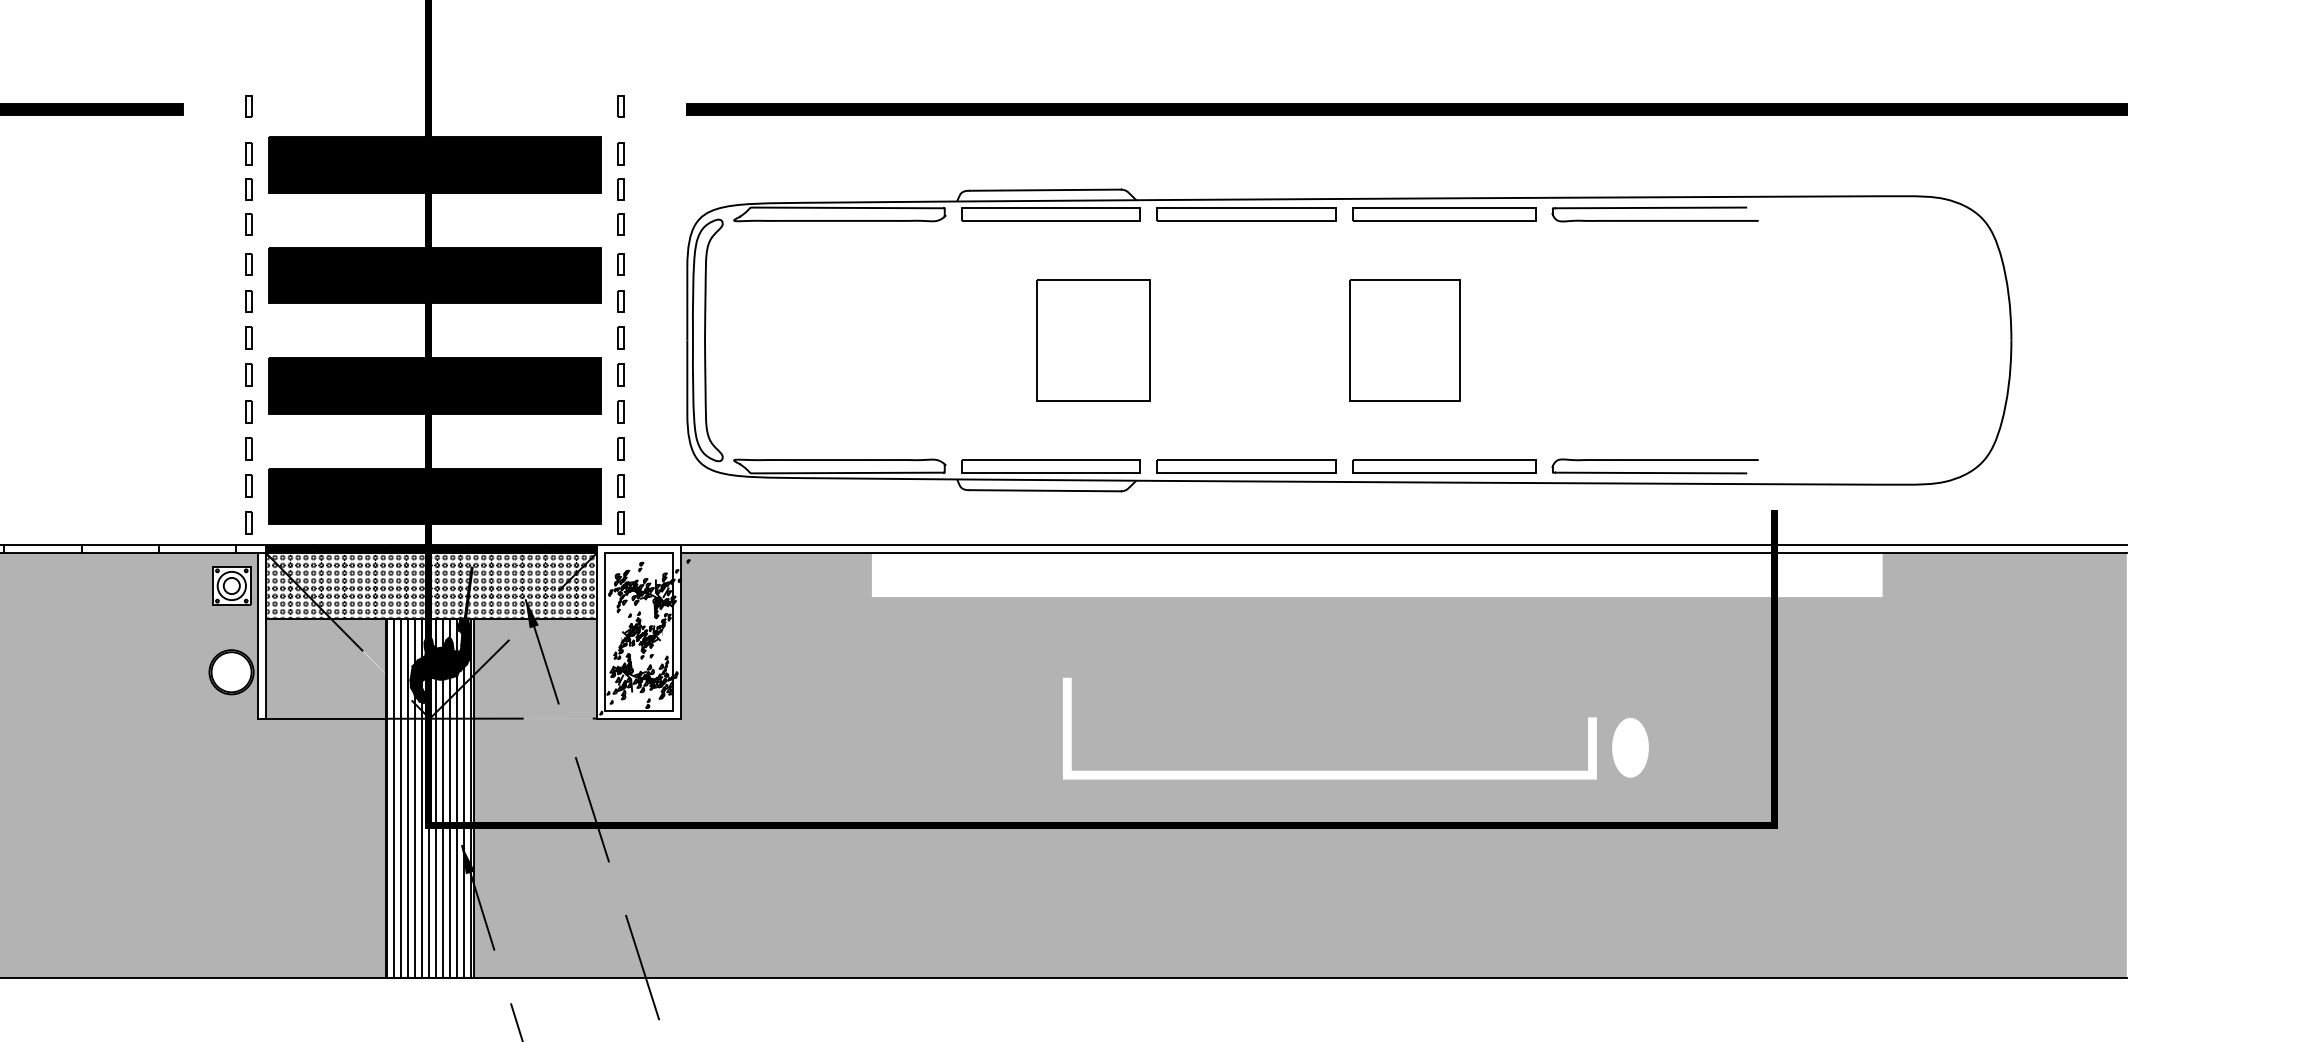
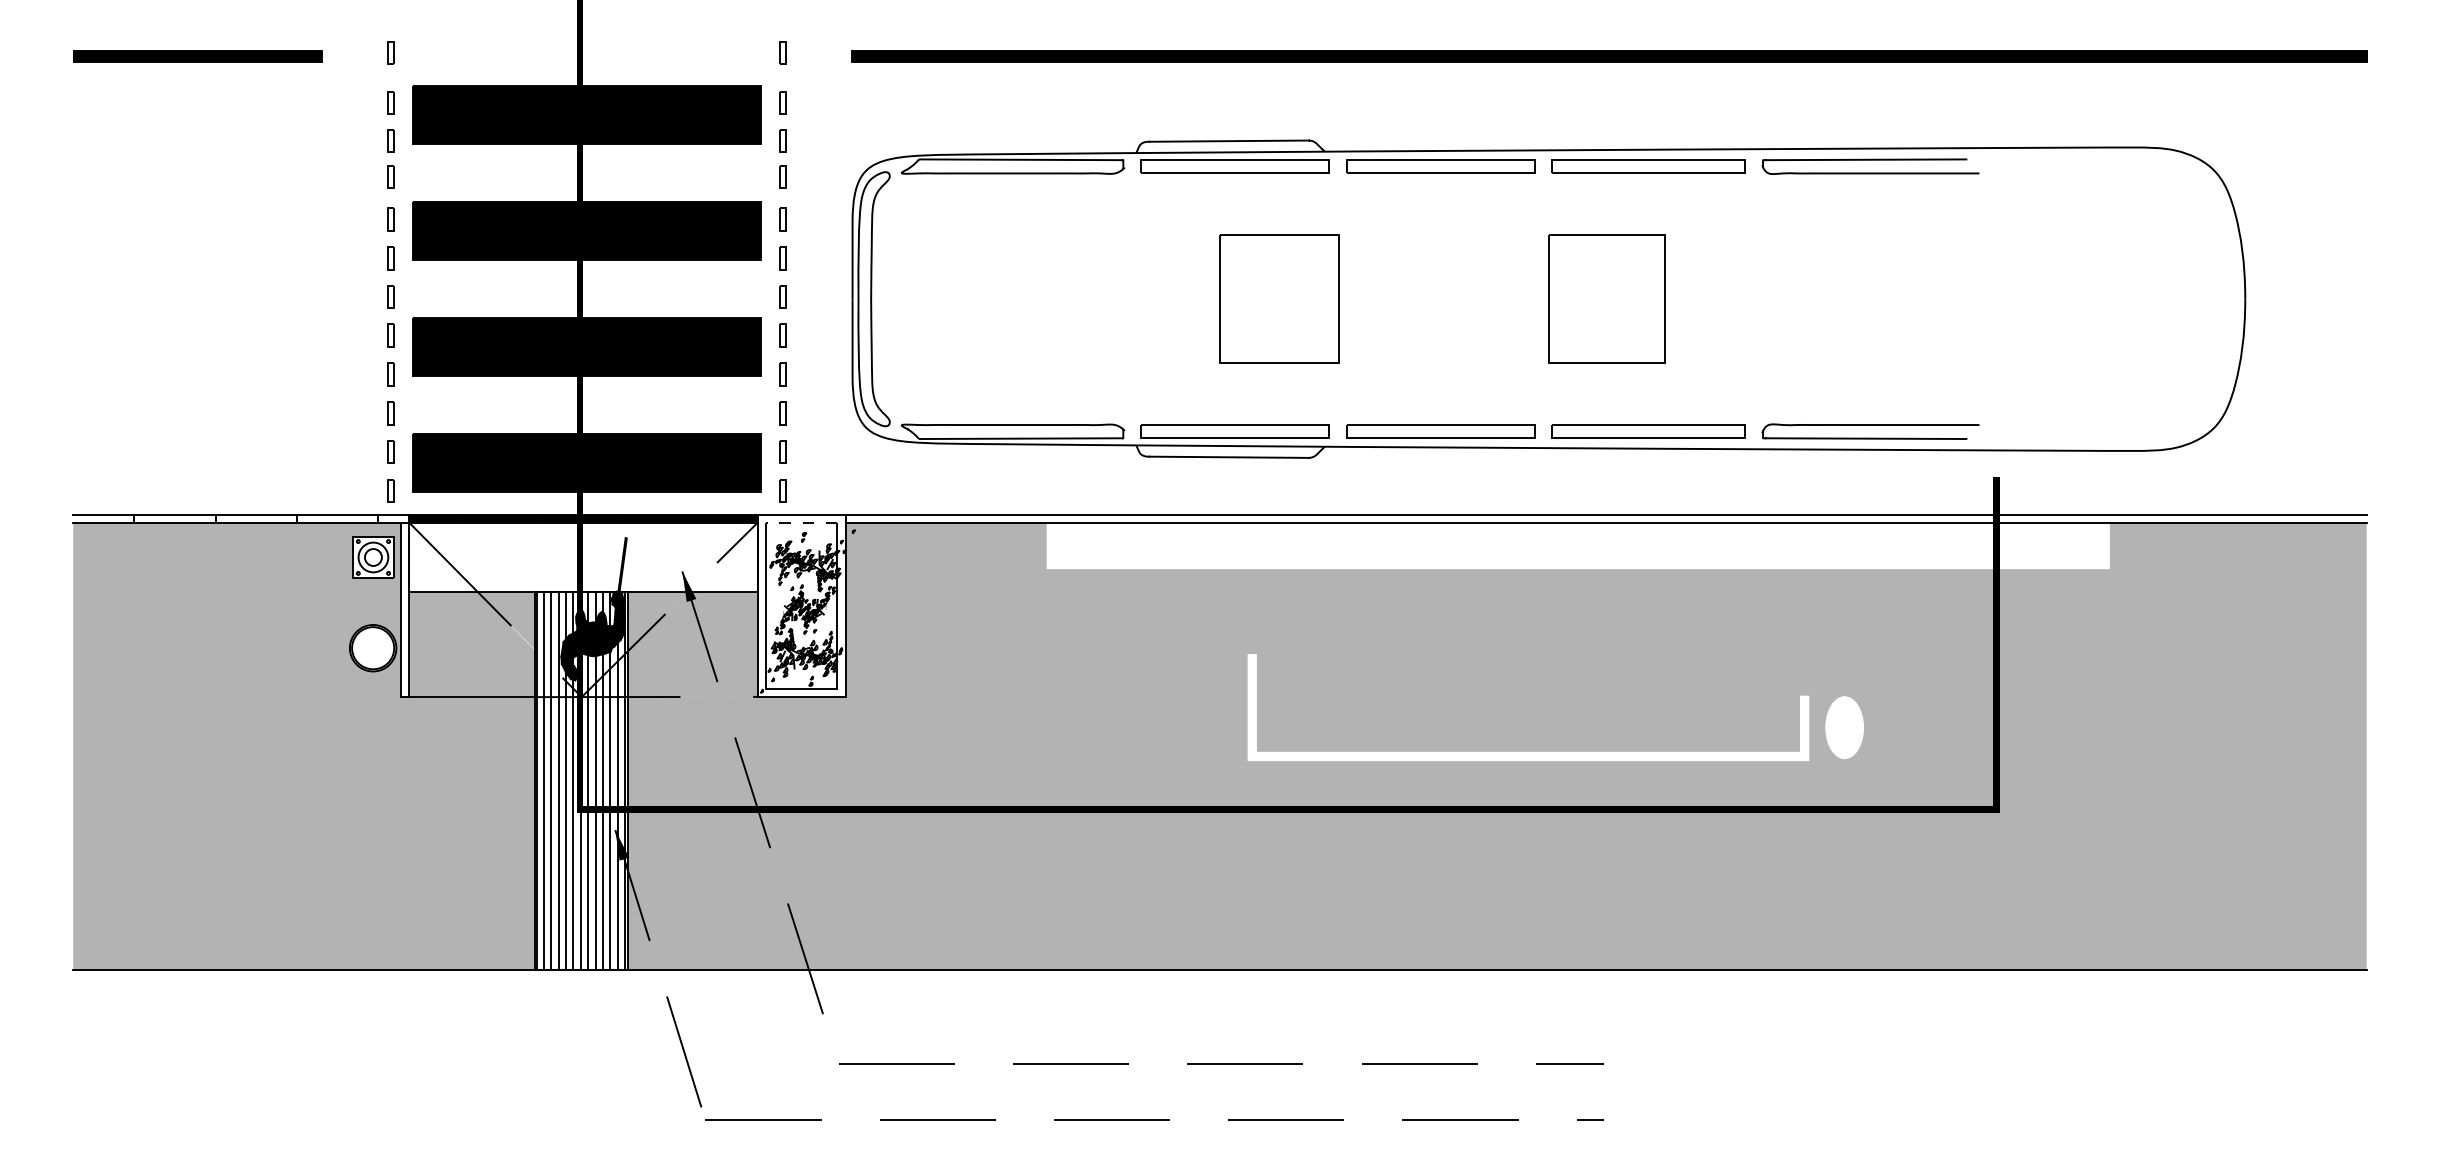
line: (638, 552) -> (801, 522), solid -> dashed
hatch: (429, 586) -> (581, 558), removed

